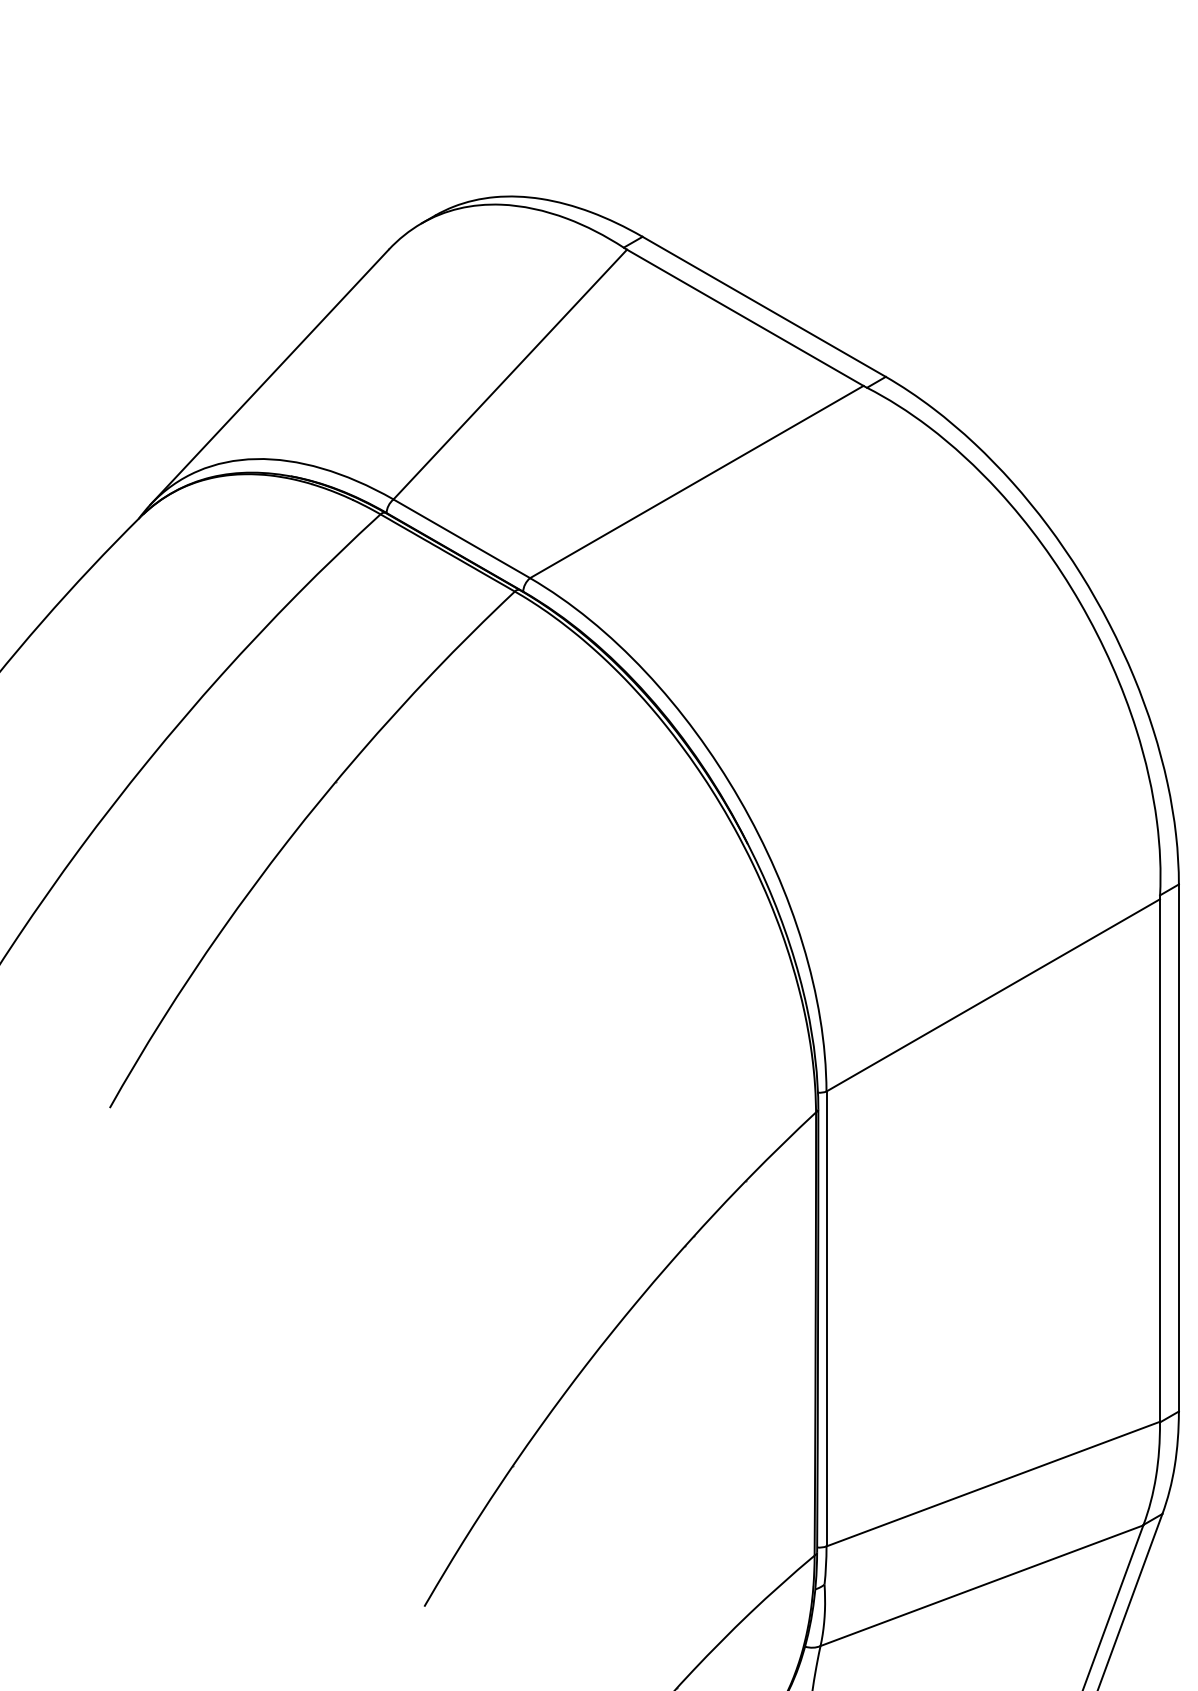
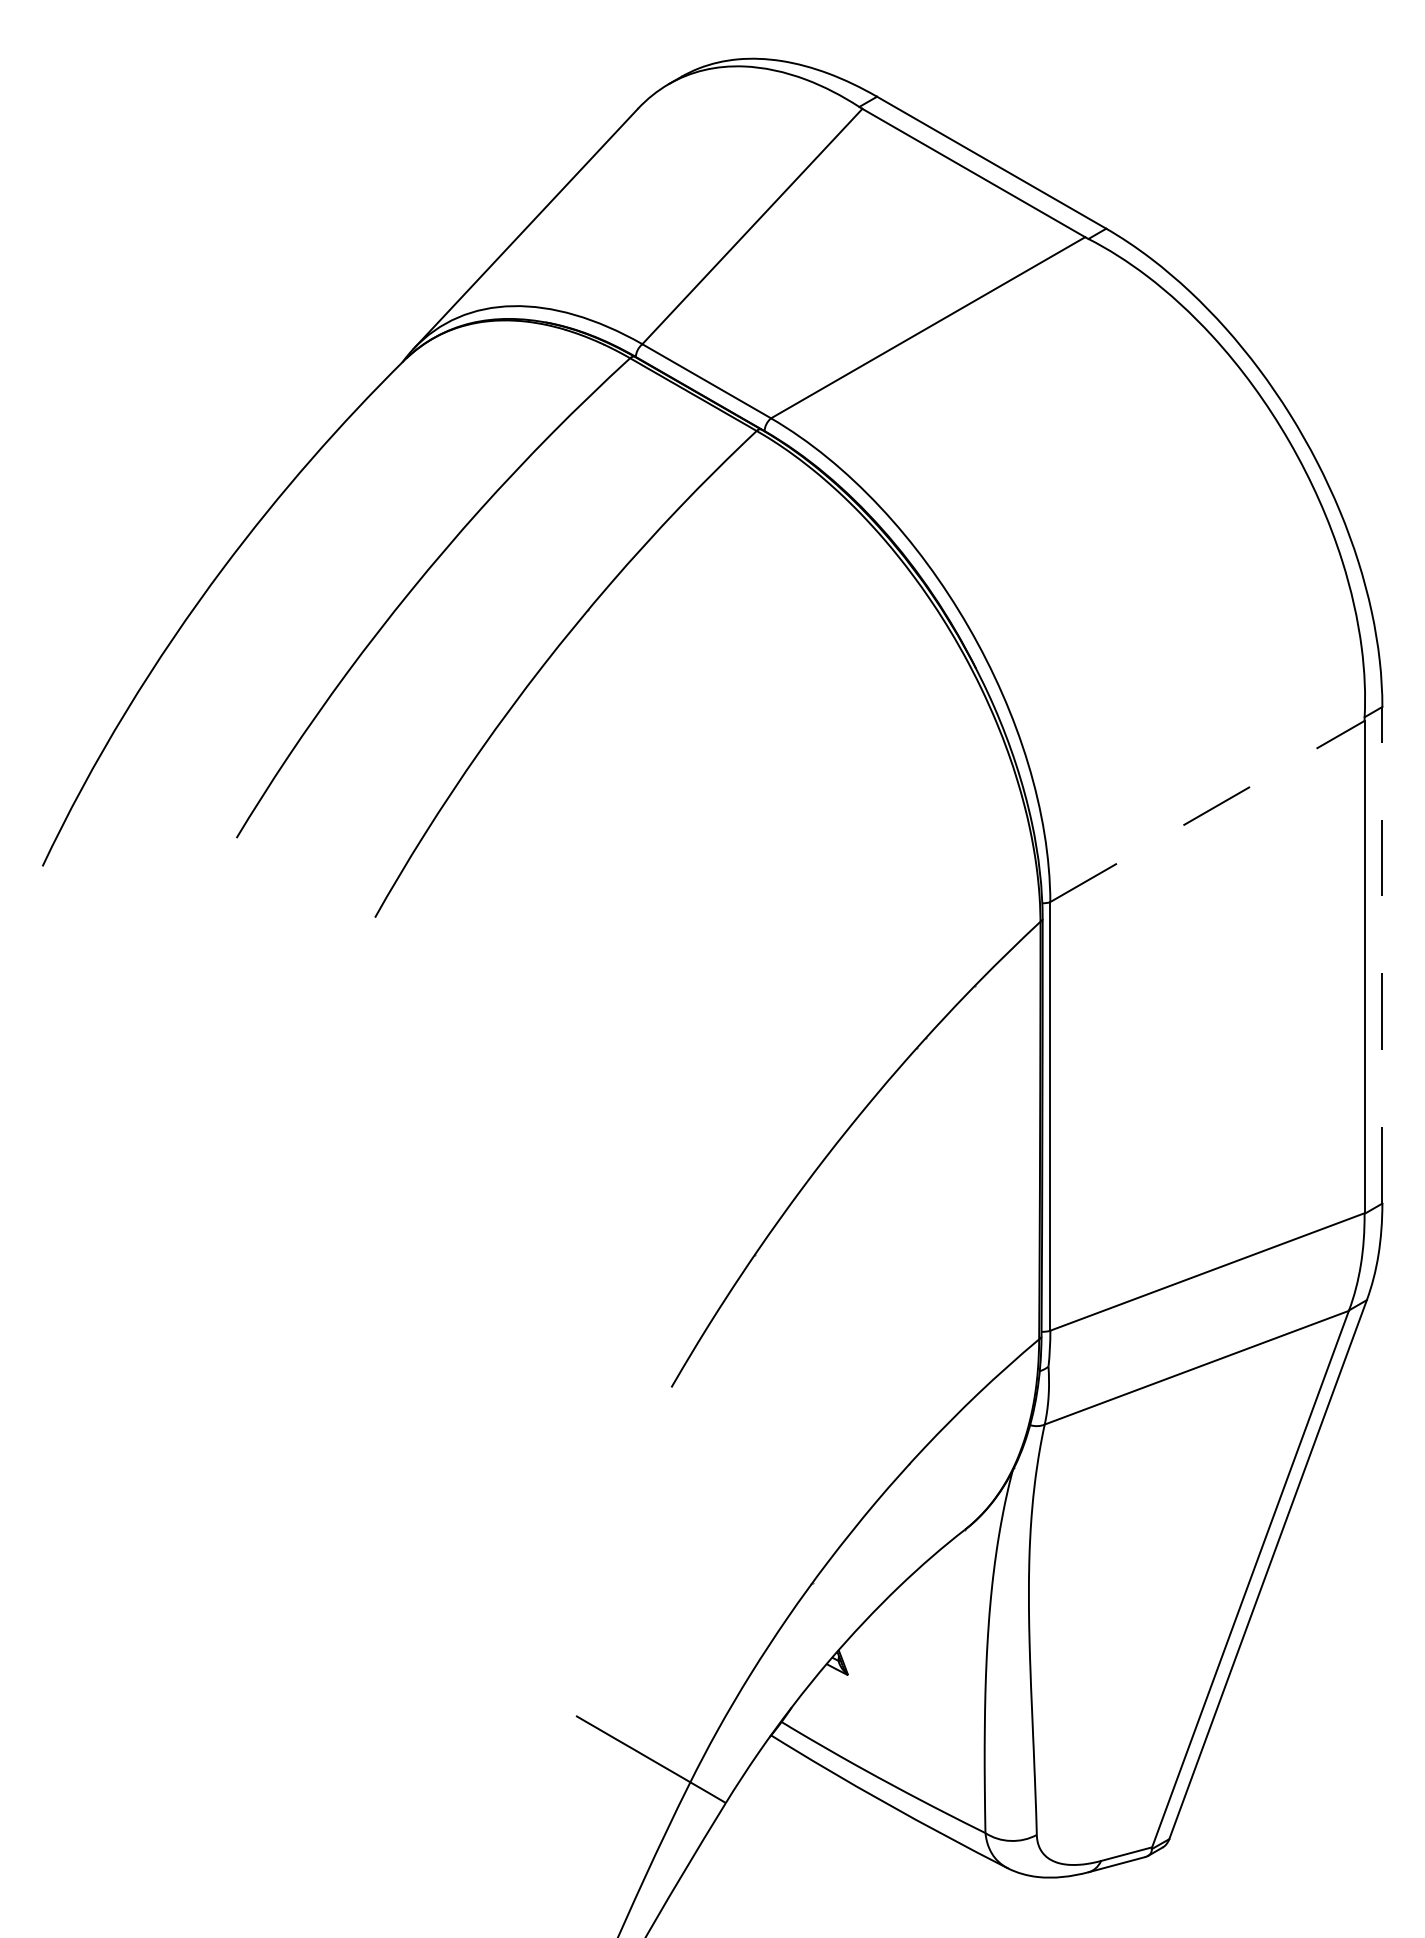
line: (993, 995) -> (1207, 811), solid -> dashed
line: (1179, 1147) -> (1382, 954), solid -> dashed

